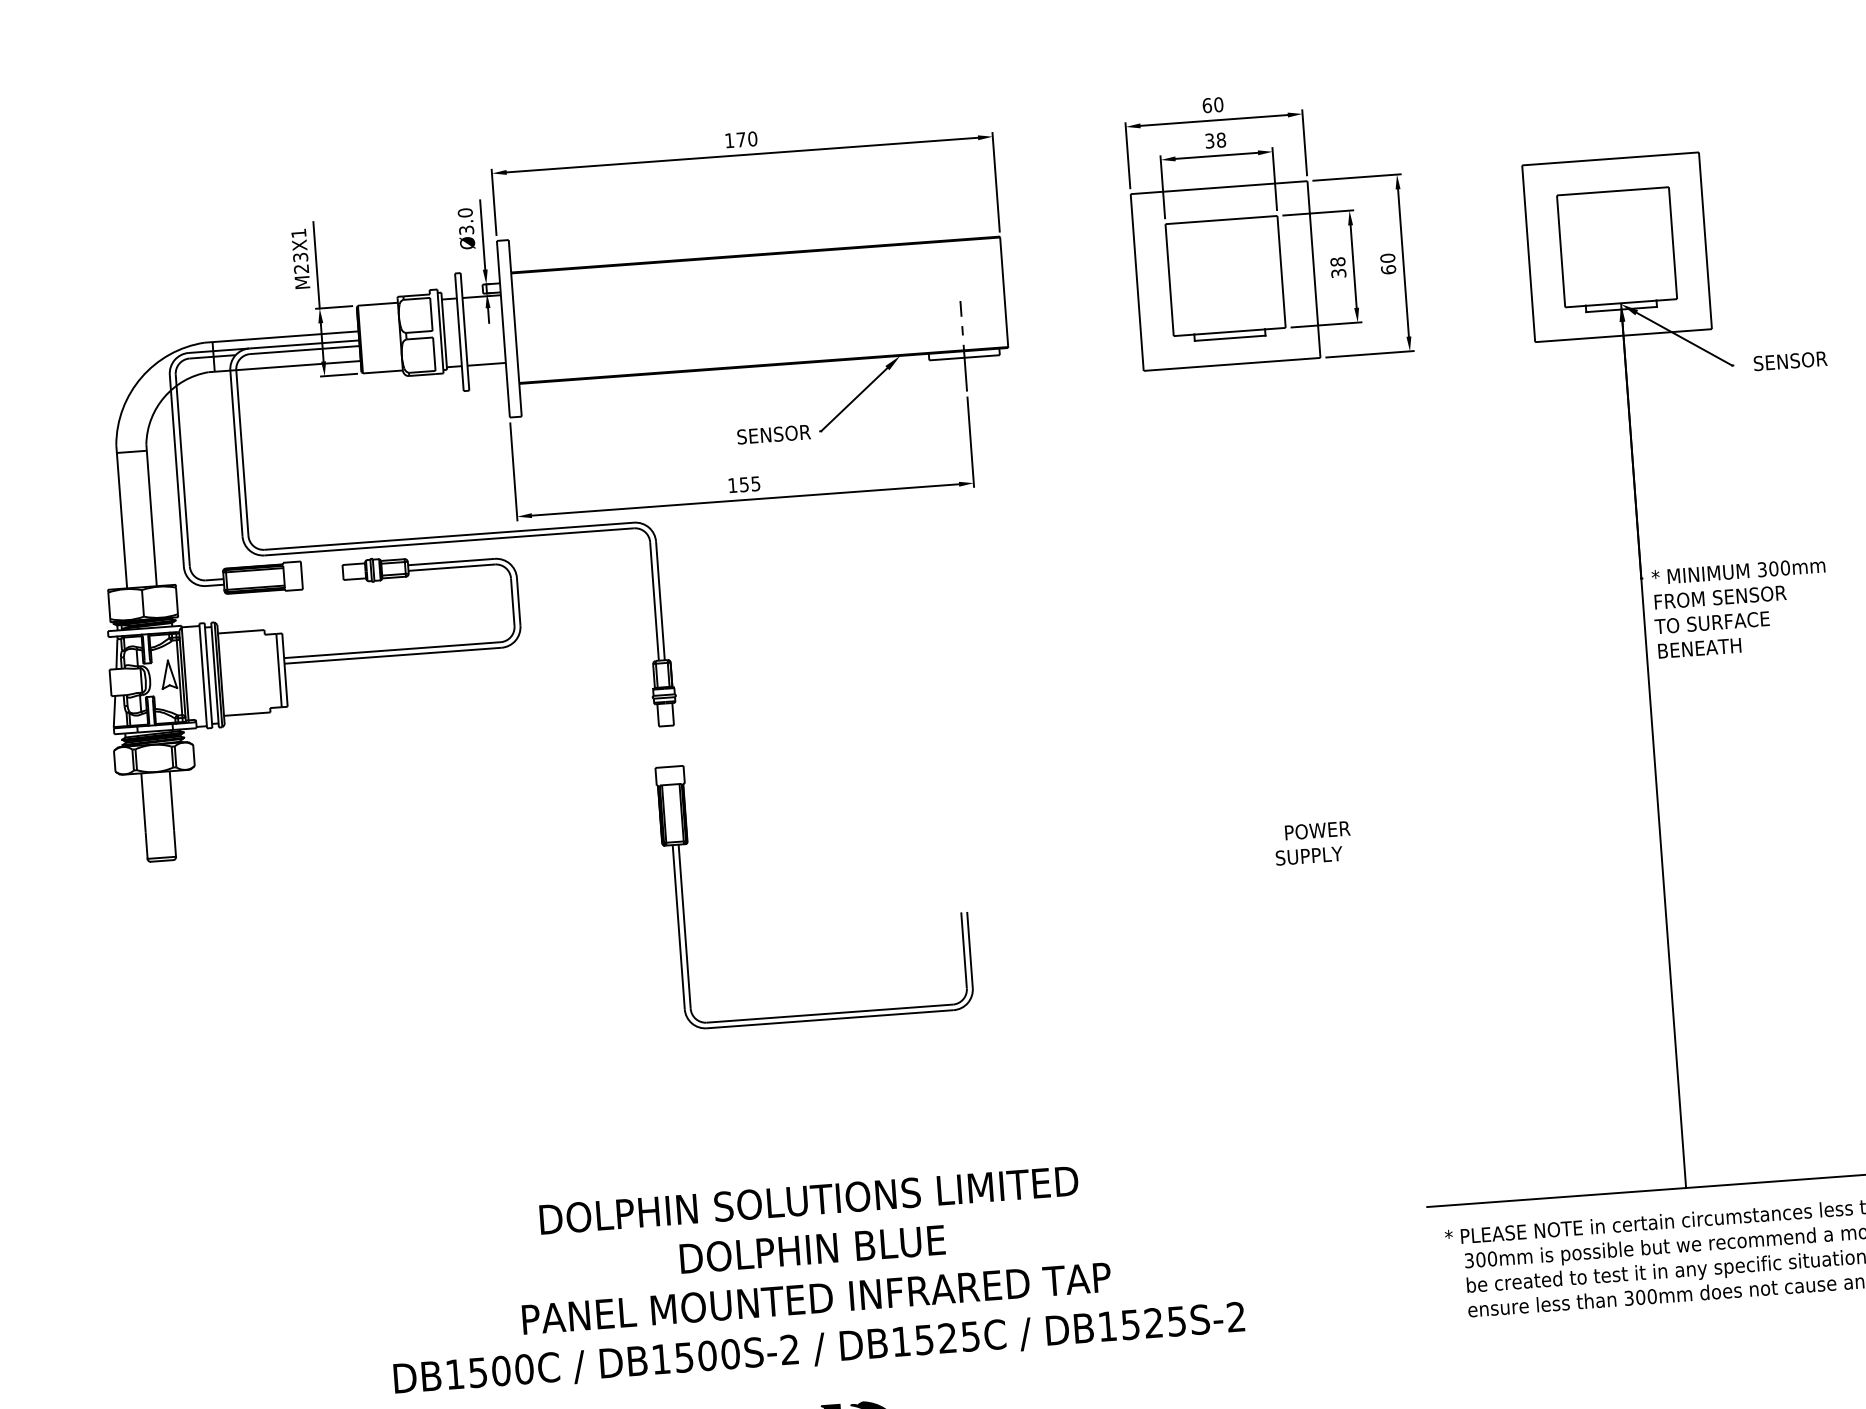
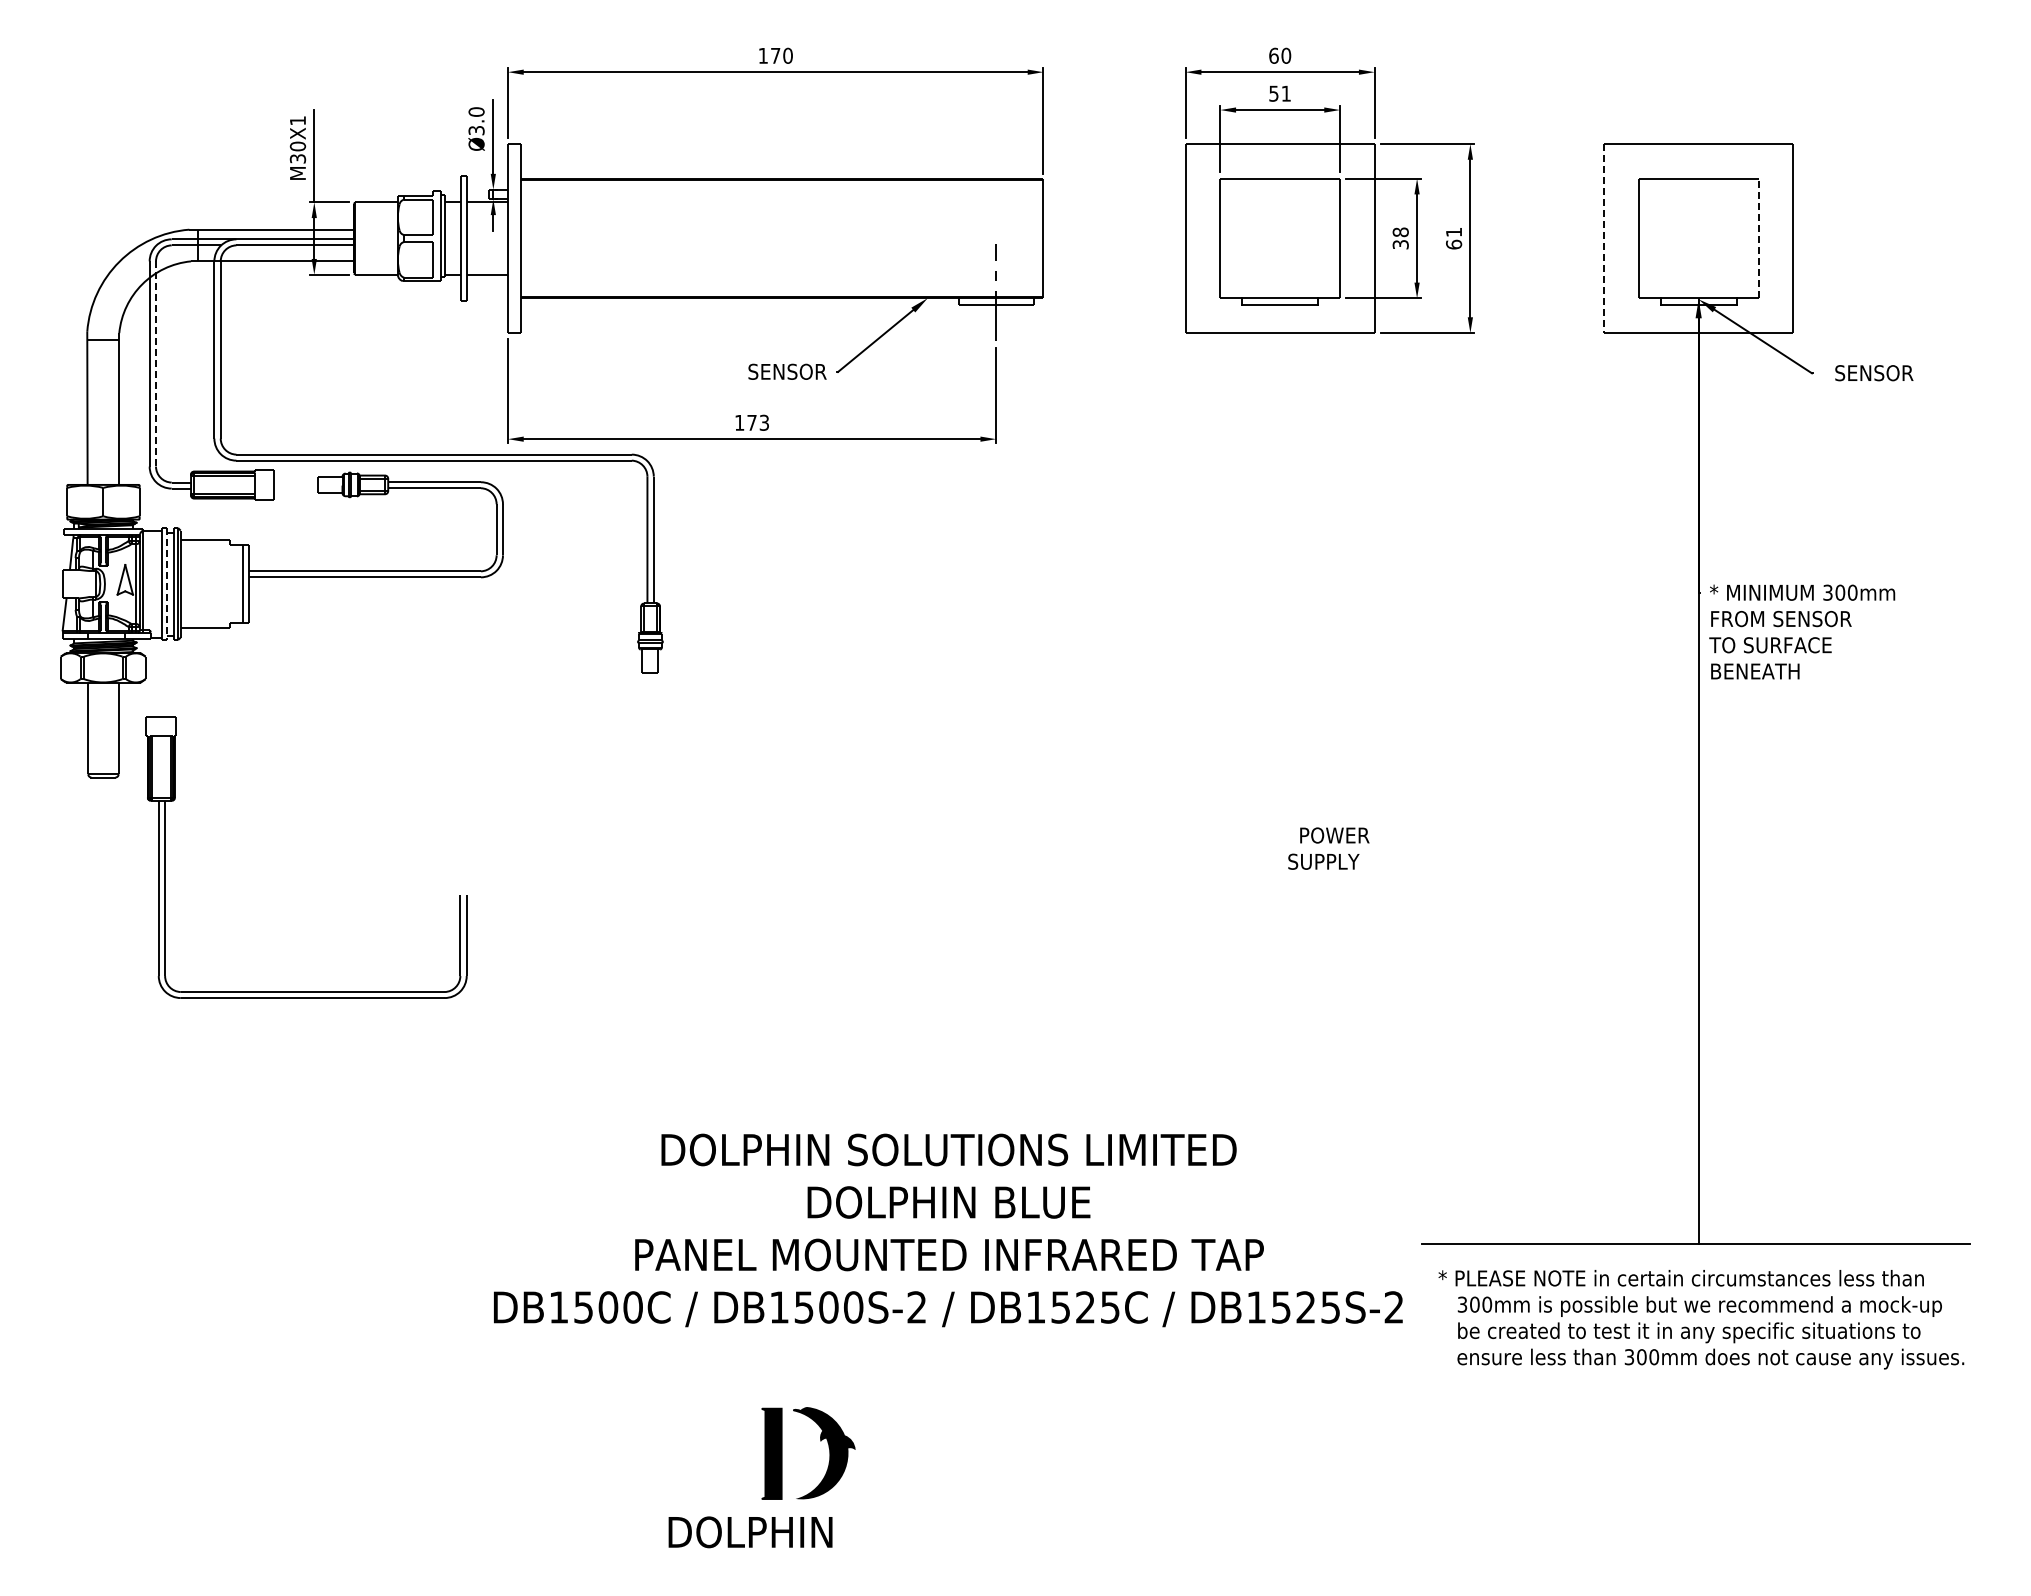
text: (1215, 140) -> (1280, 93), 38 -> 51
line: (1672, 243) -> (1758, 238), solid -> dashed
line: (1528, 254) -> (1604, 239), solid -> dashed
text: (1388, 258) -> (1454, 232), 60 -> 61
text: (301, 262) -> (298, 152), M23X1 -> M30X1
line: (183, 470) -> (156, 363), solid -> dashed
text: (749, 483) -> (757, 422), 155 -> 173
line: (208, 676) -> (167, 584), solid -> dashed
part: (824, 1013) -> (306, 991), moved
text: (814, 1275) -> (948, 1230), moved

